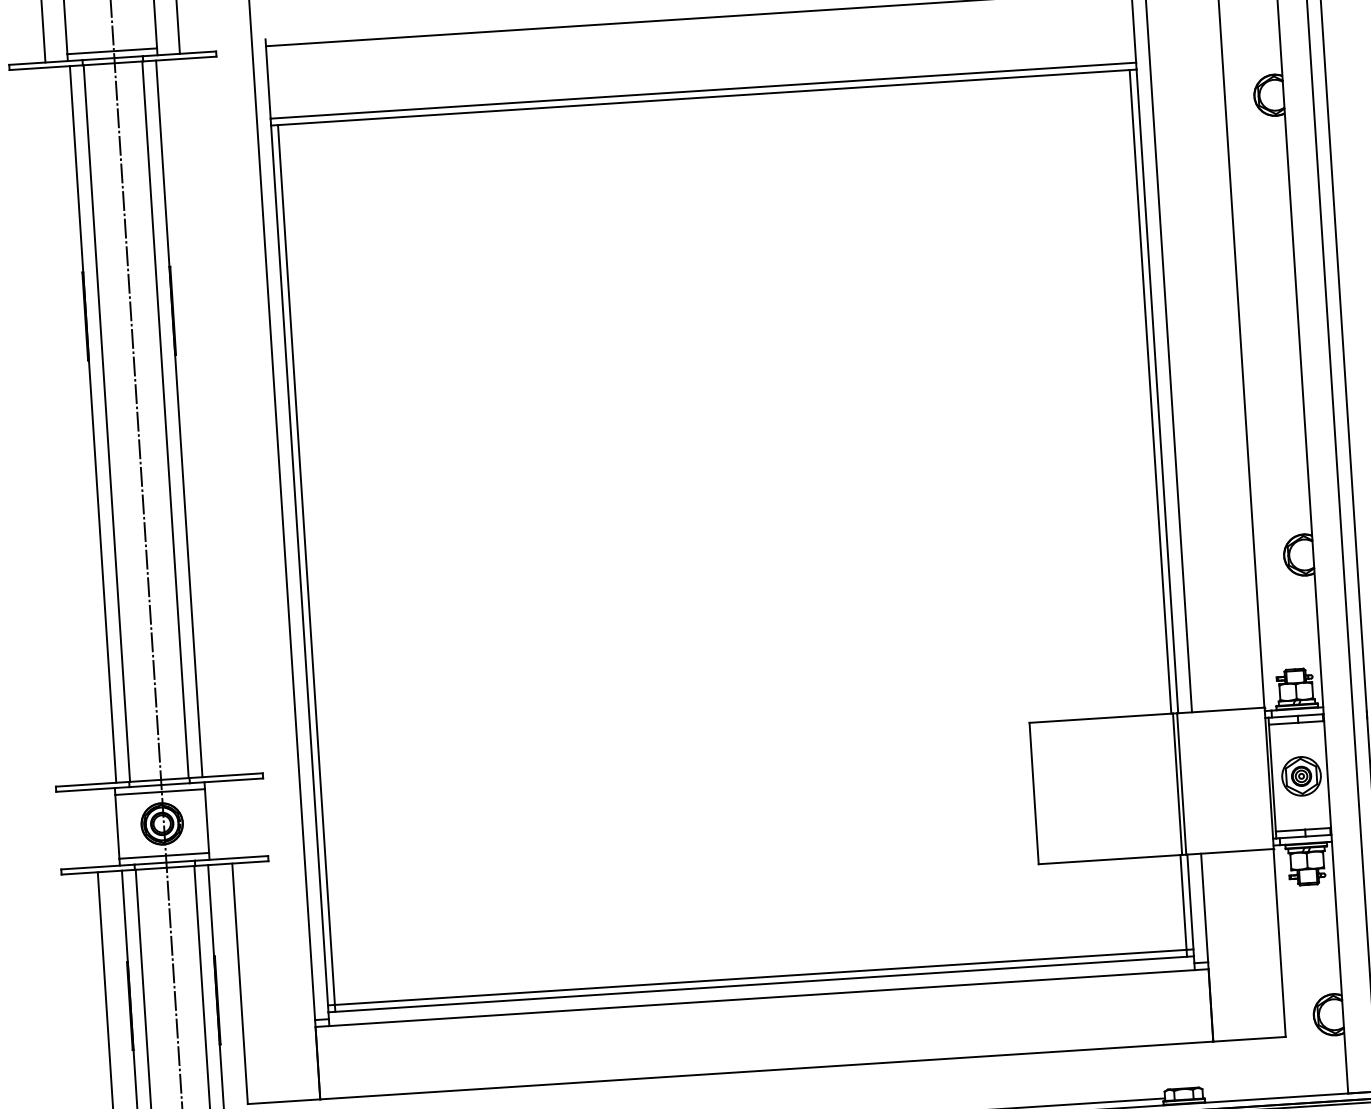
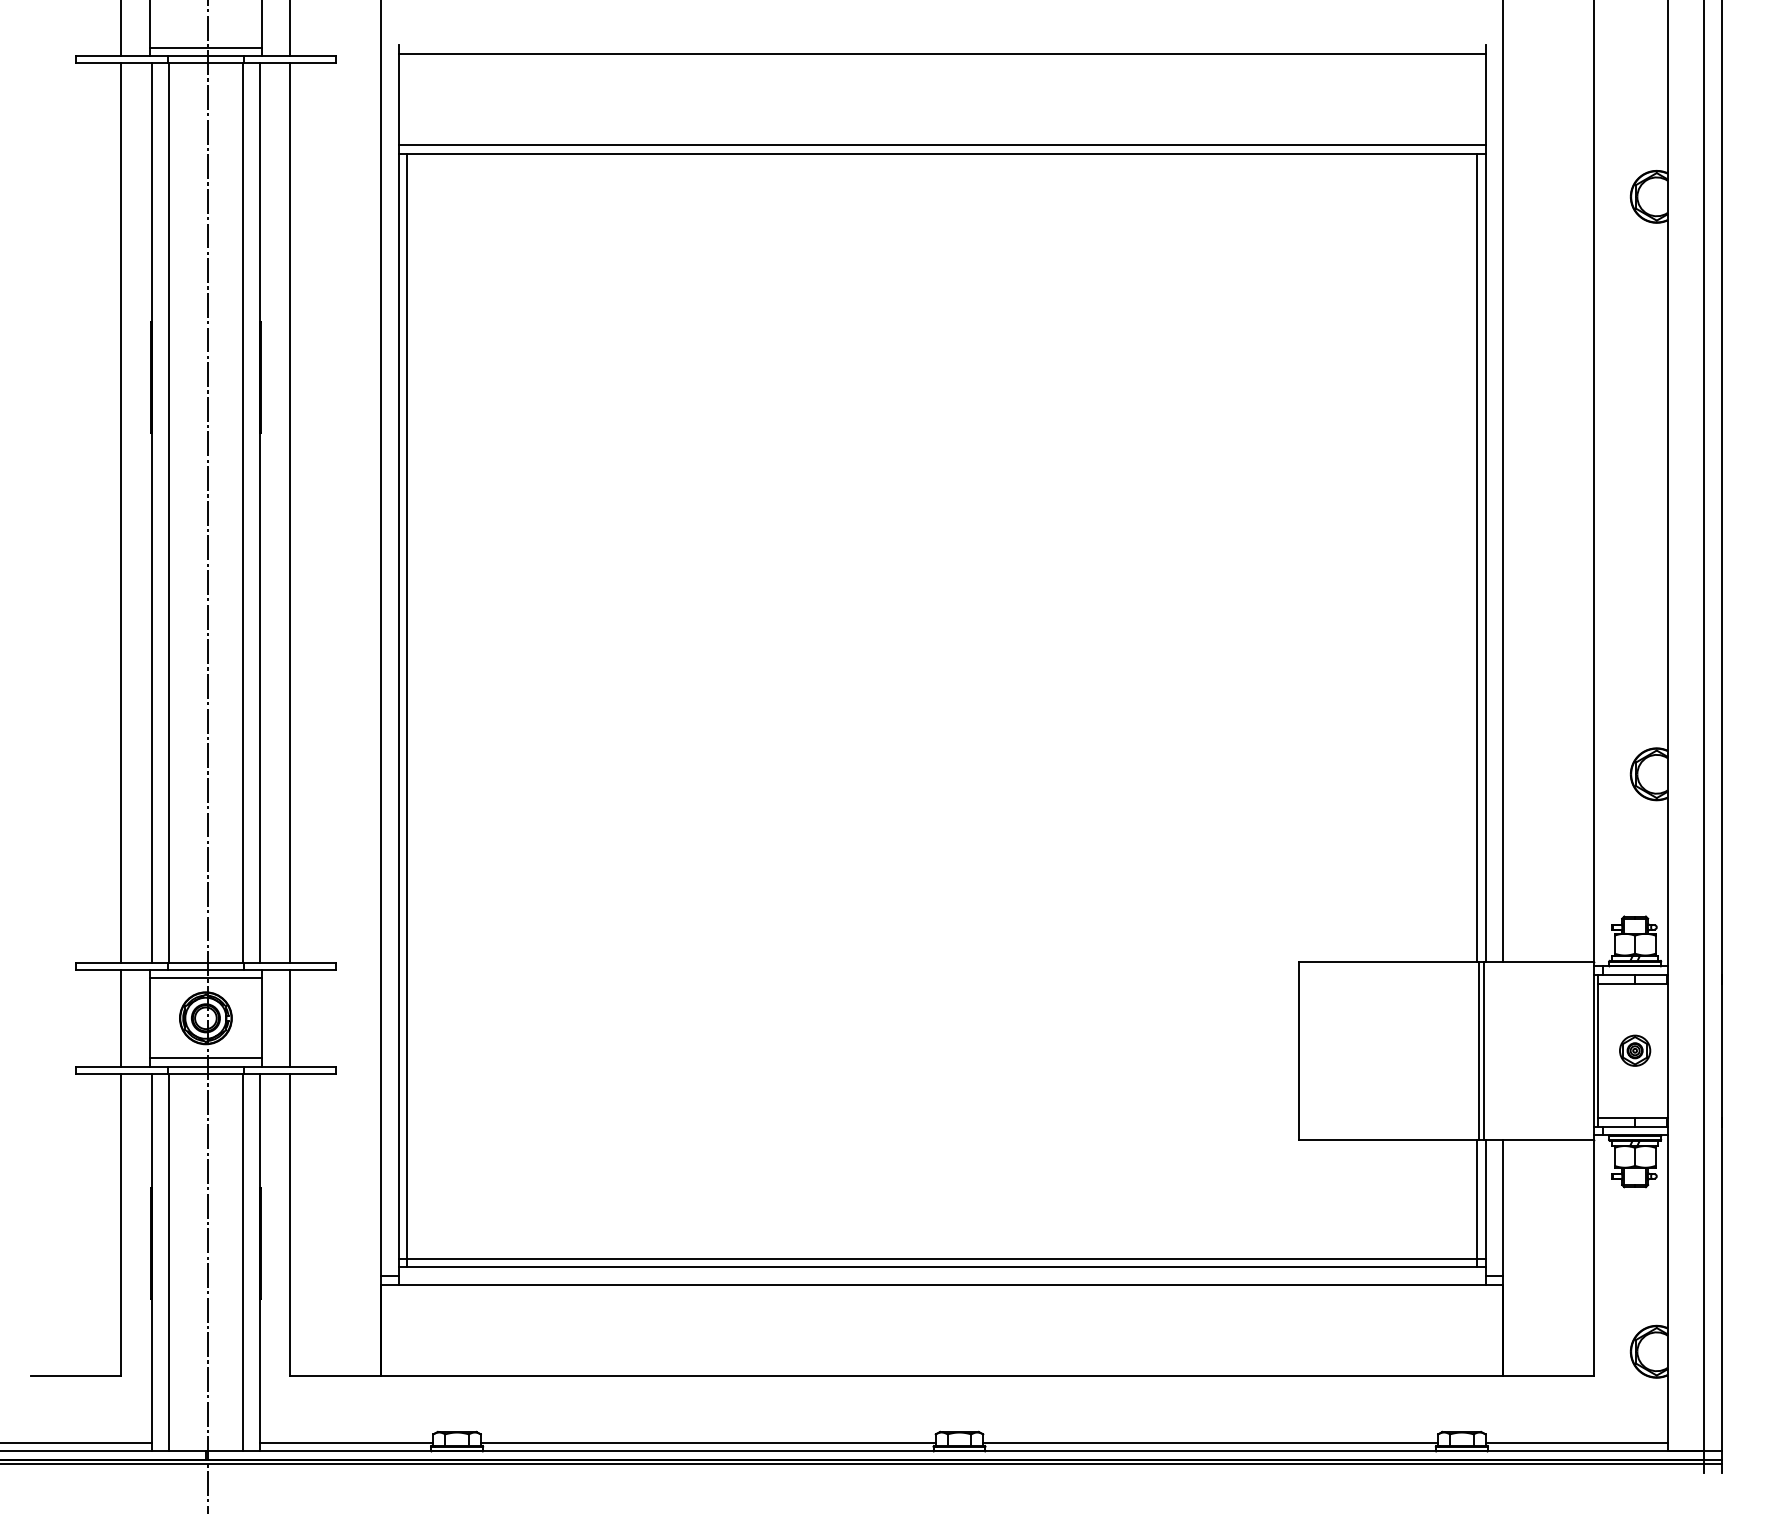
line: (203, 416) -> (290, 512), added
line: (68, 425) -> (121, 512), added
part: (1302, 775) -> (1635, 1050), size x0.62
line: (229, 819) -> (290, 1018), added
line: (95, 828) -> (121, 1018), added
line: (1275, 1091) -> (1576, 1442), added

